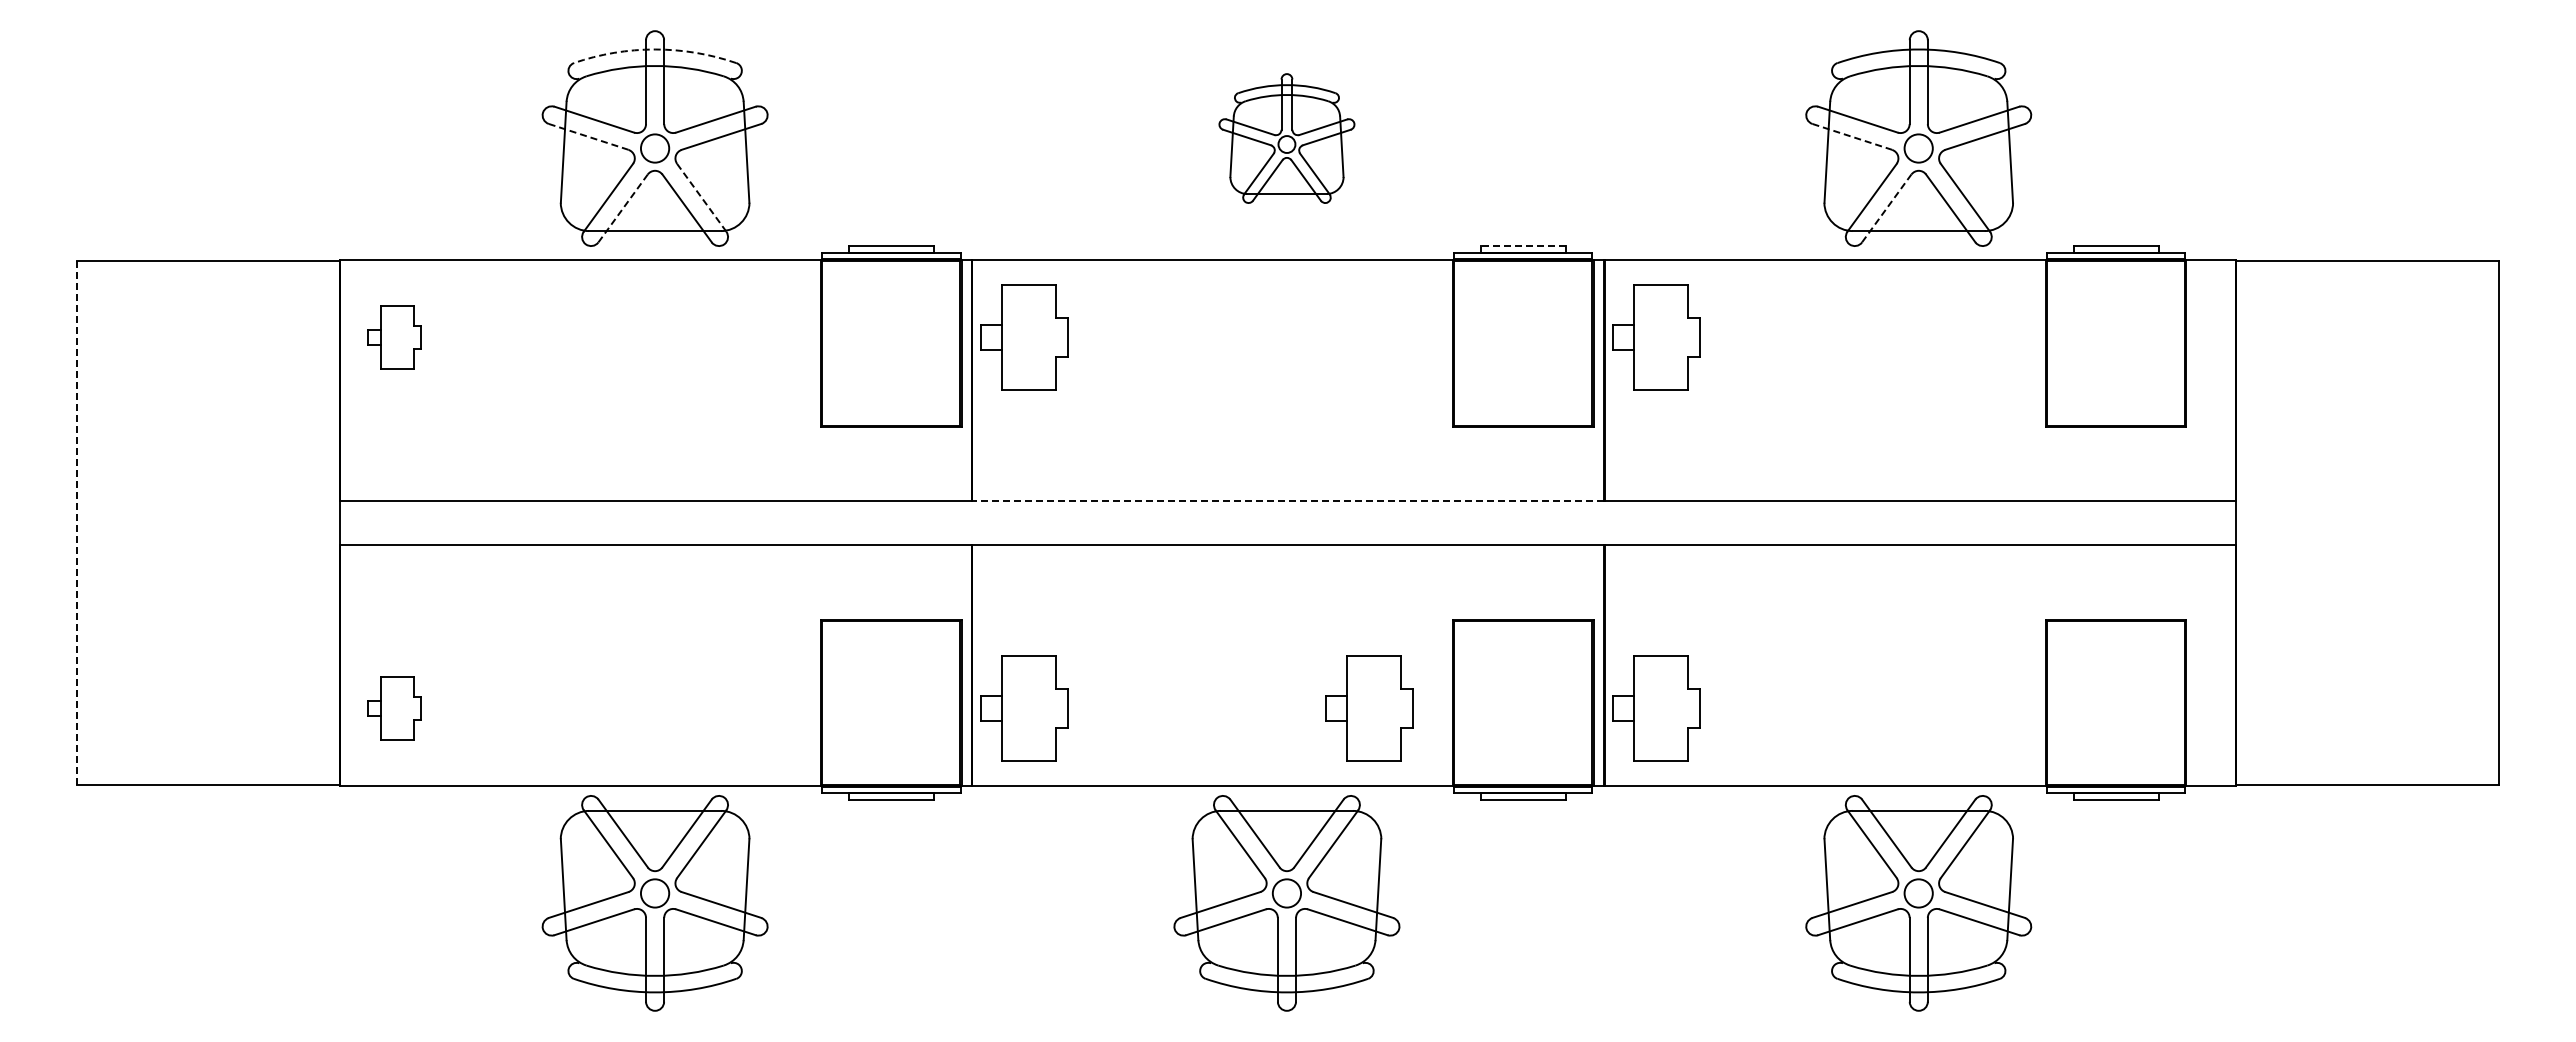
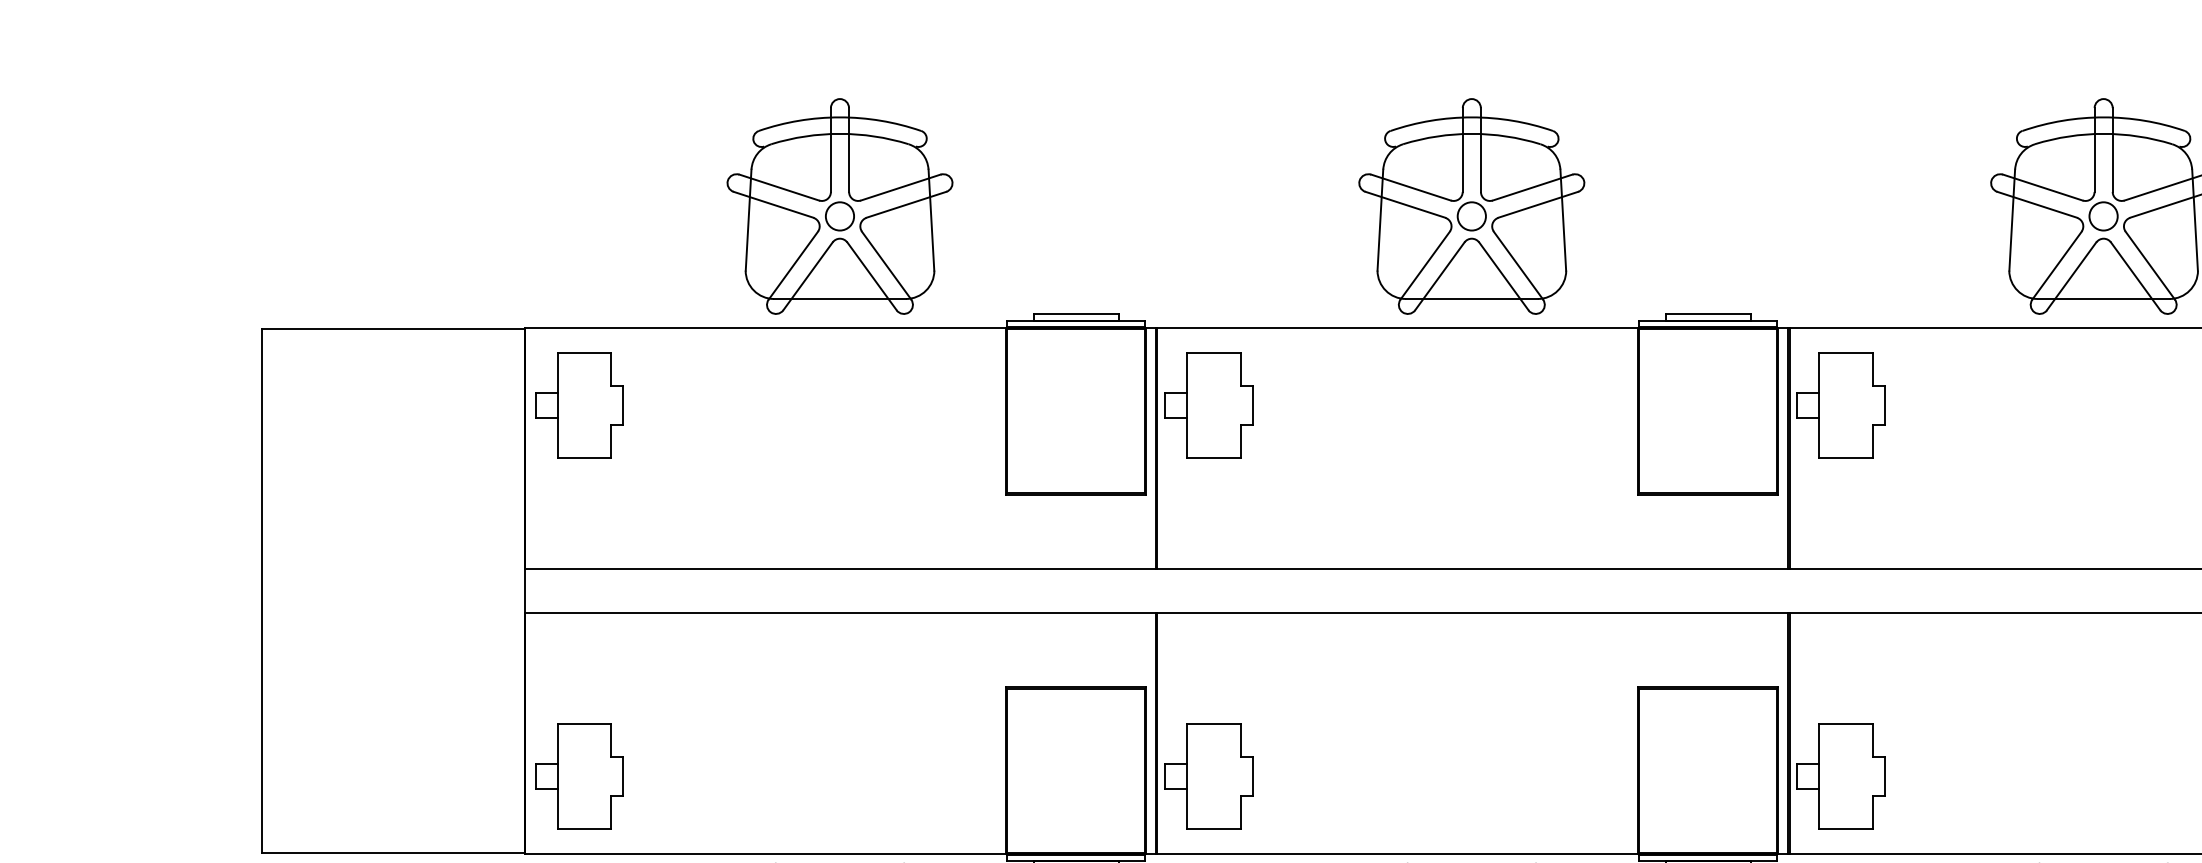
arc: (655, 49) -> (840, 117), dashed -> solid
line: (588, 136) -> (773, 204), dashed -> solid
line: (1852, 136) -> (2037, 204), dashed -> solid
part: (1286, 138) -> (1471, 206), size x1.67
line: (701, 197) -> (886, 265), dashed -> solid
line: (623, 208) -> (808, 276), dashed -> solid
line: (1886, 208) -> (2071, 276), dashed -> solid
line: (1522, 245) -> (1707, 313), dashed -> solid
part: (394, 337) -> (579, 405), size x1.67
line: (1288, 501) -> (1473, 569), dashed -> solid
line: (77, 523) -> (262, 591), dashed -> solid
part: (394, 708) -> (579, 776), size x1.67
part: (1369, 708) -> (1554, 776), removed

